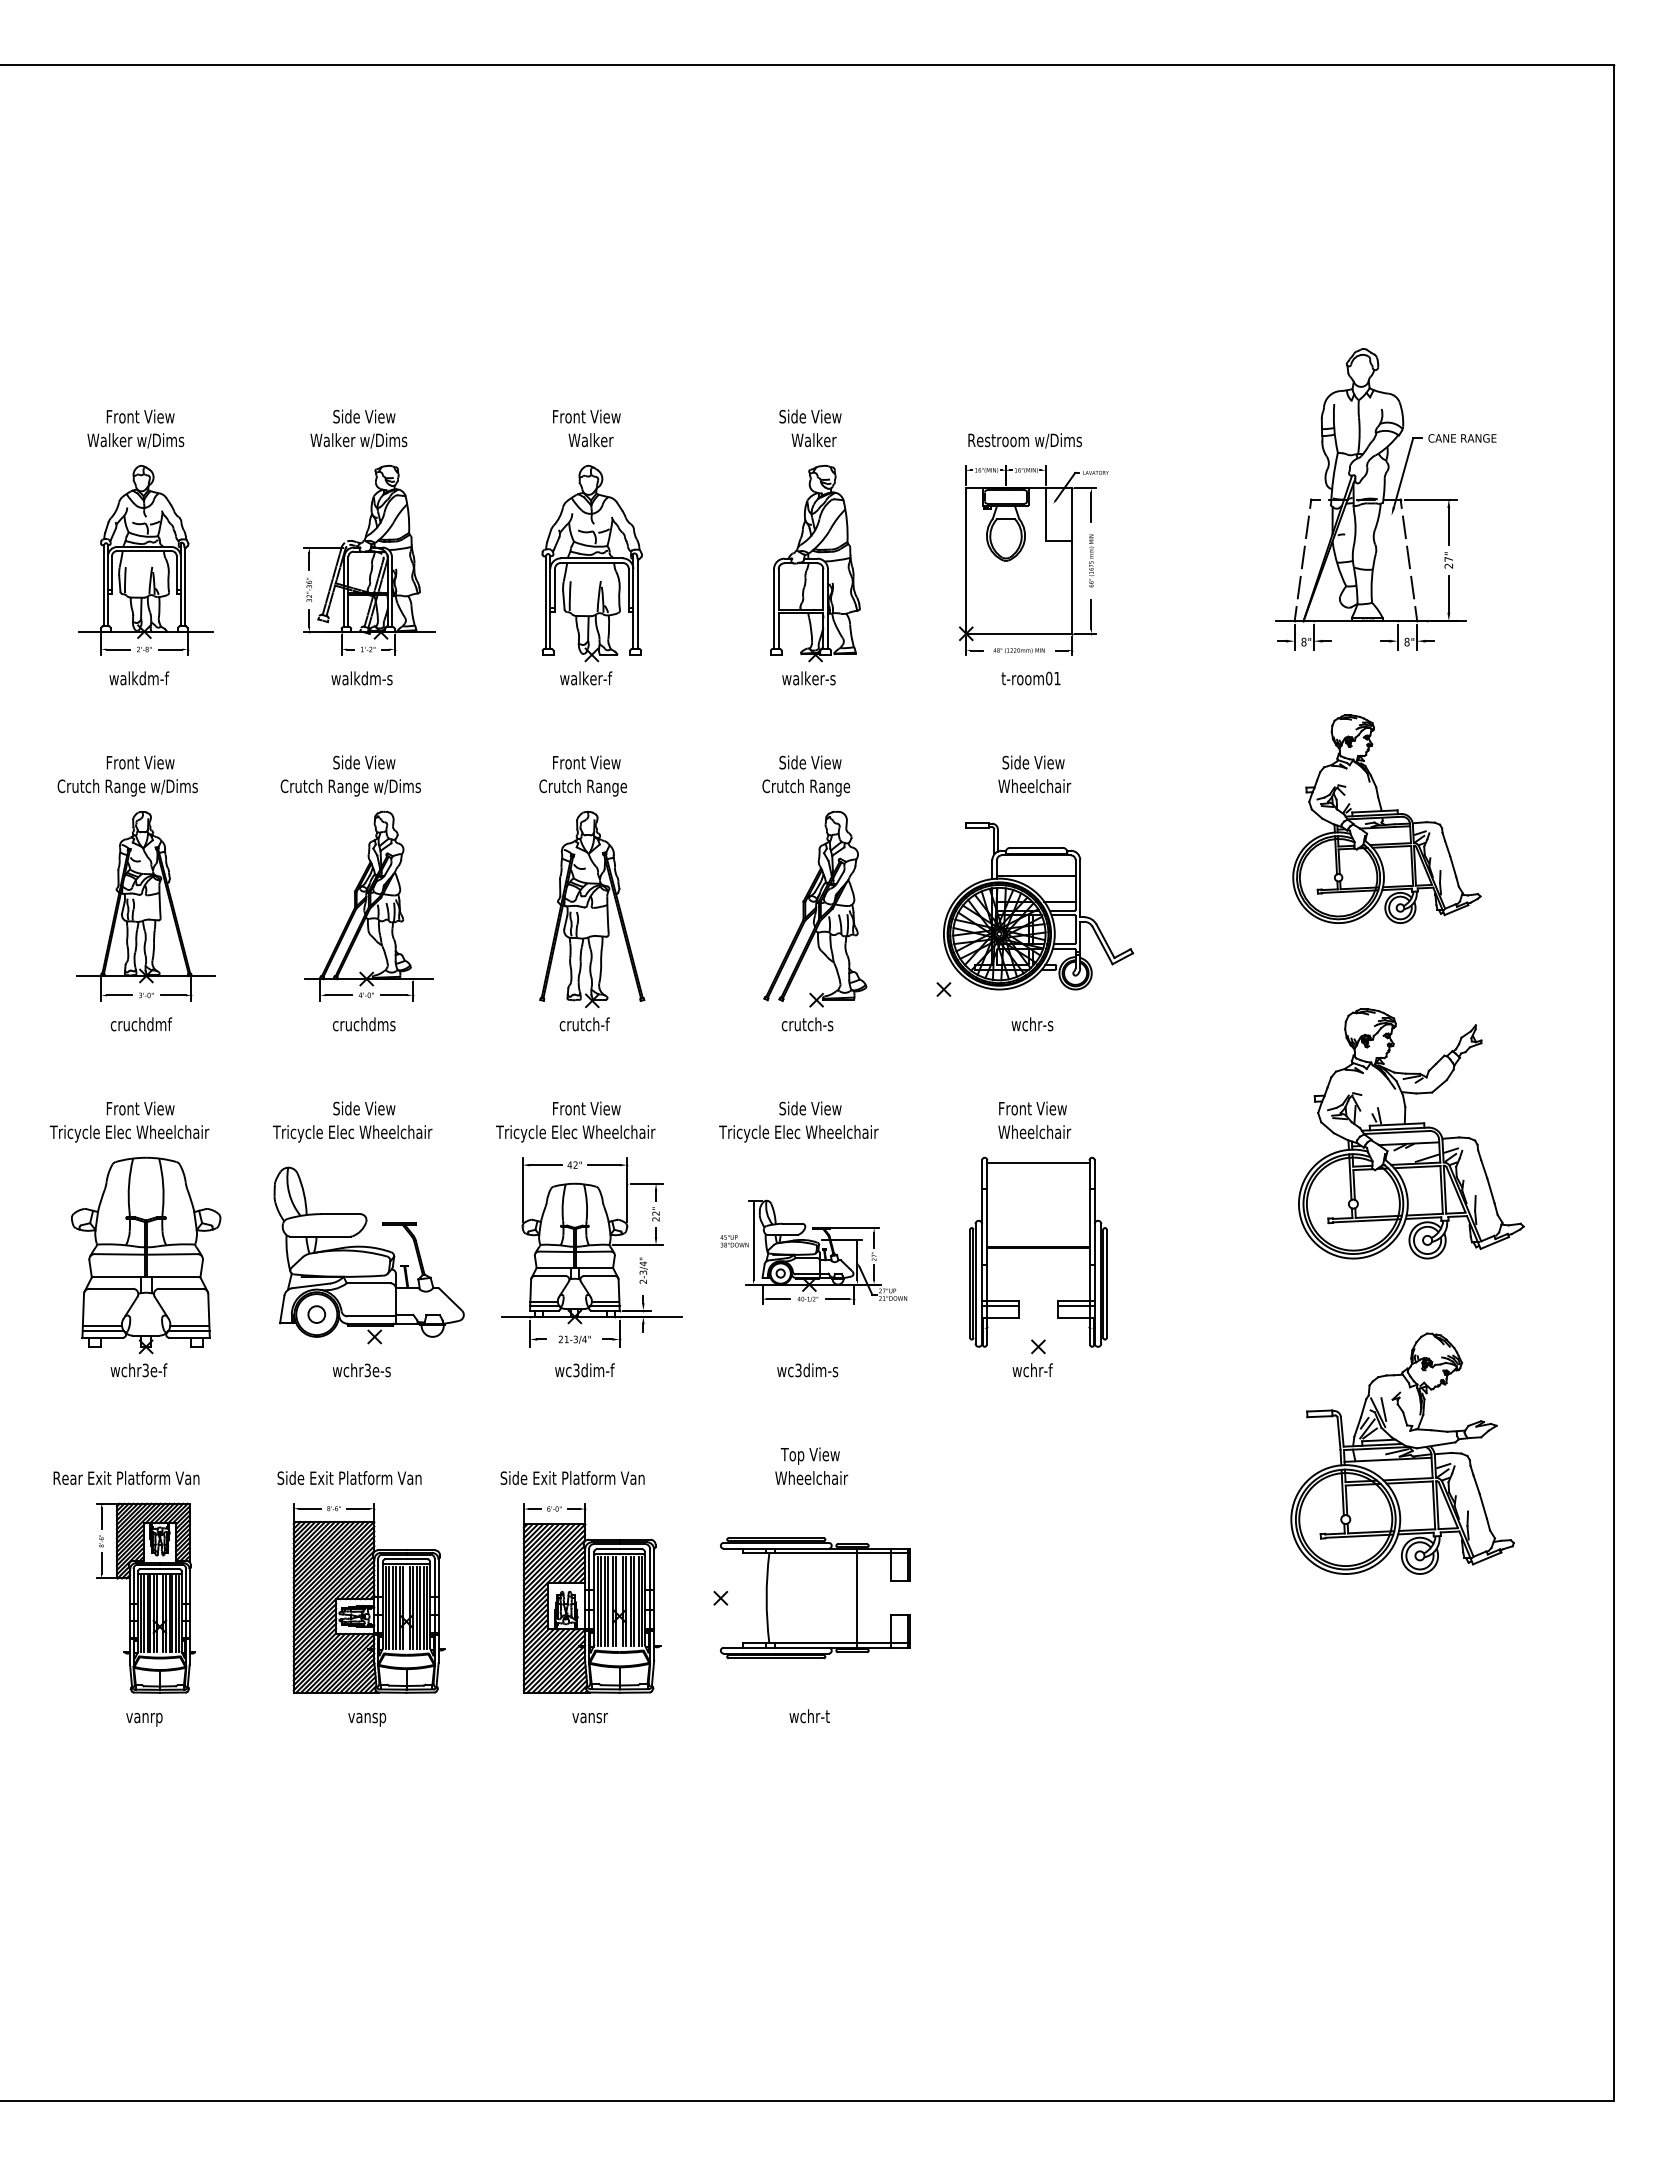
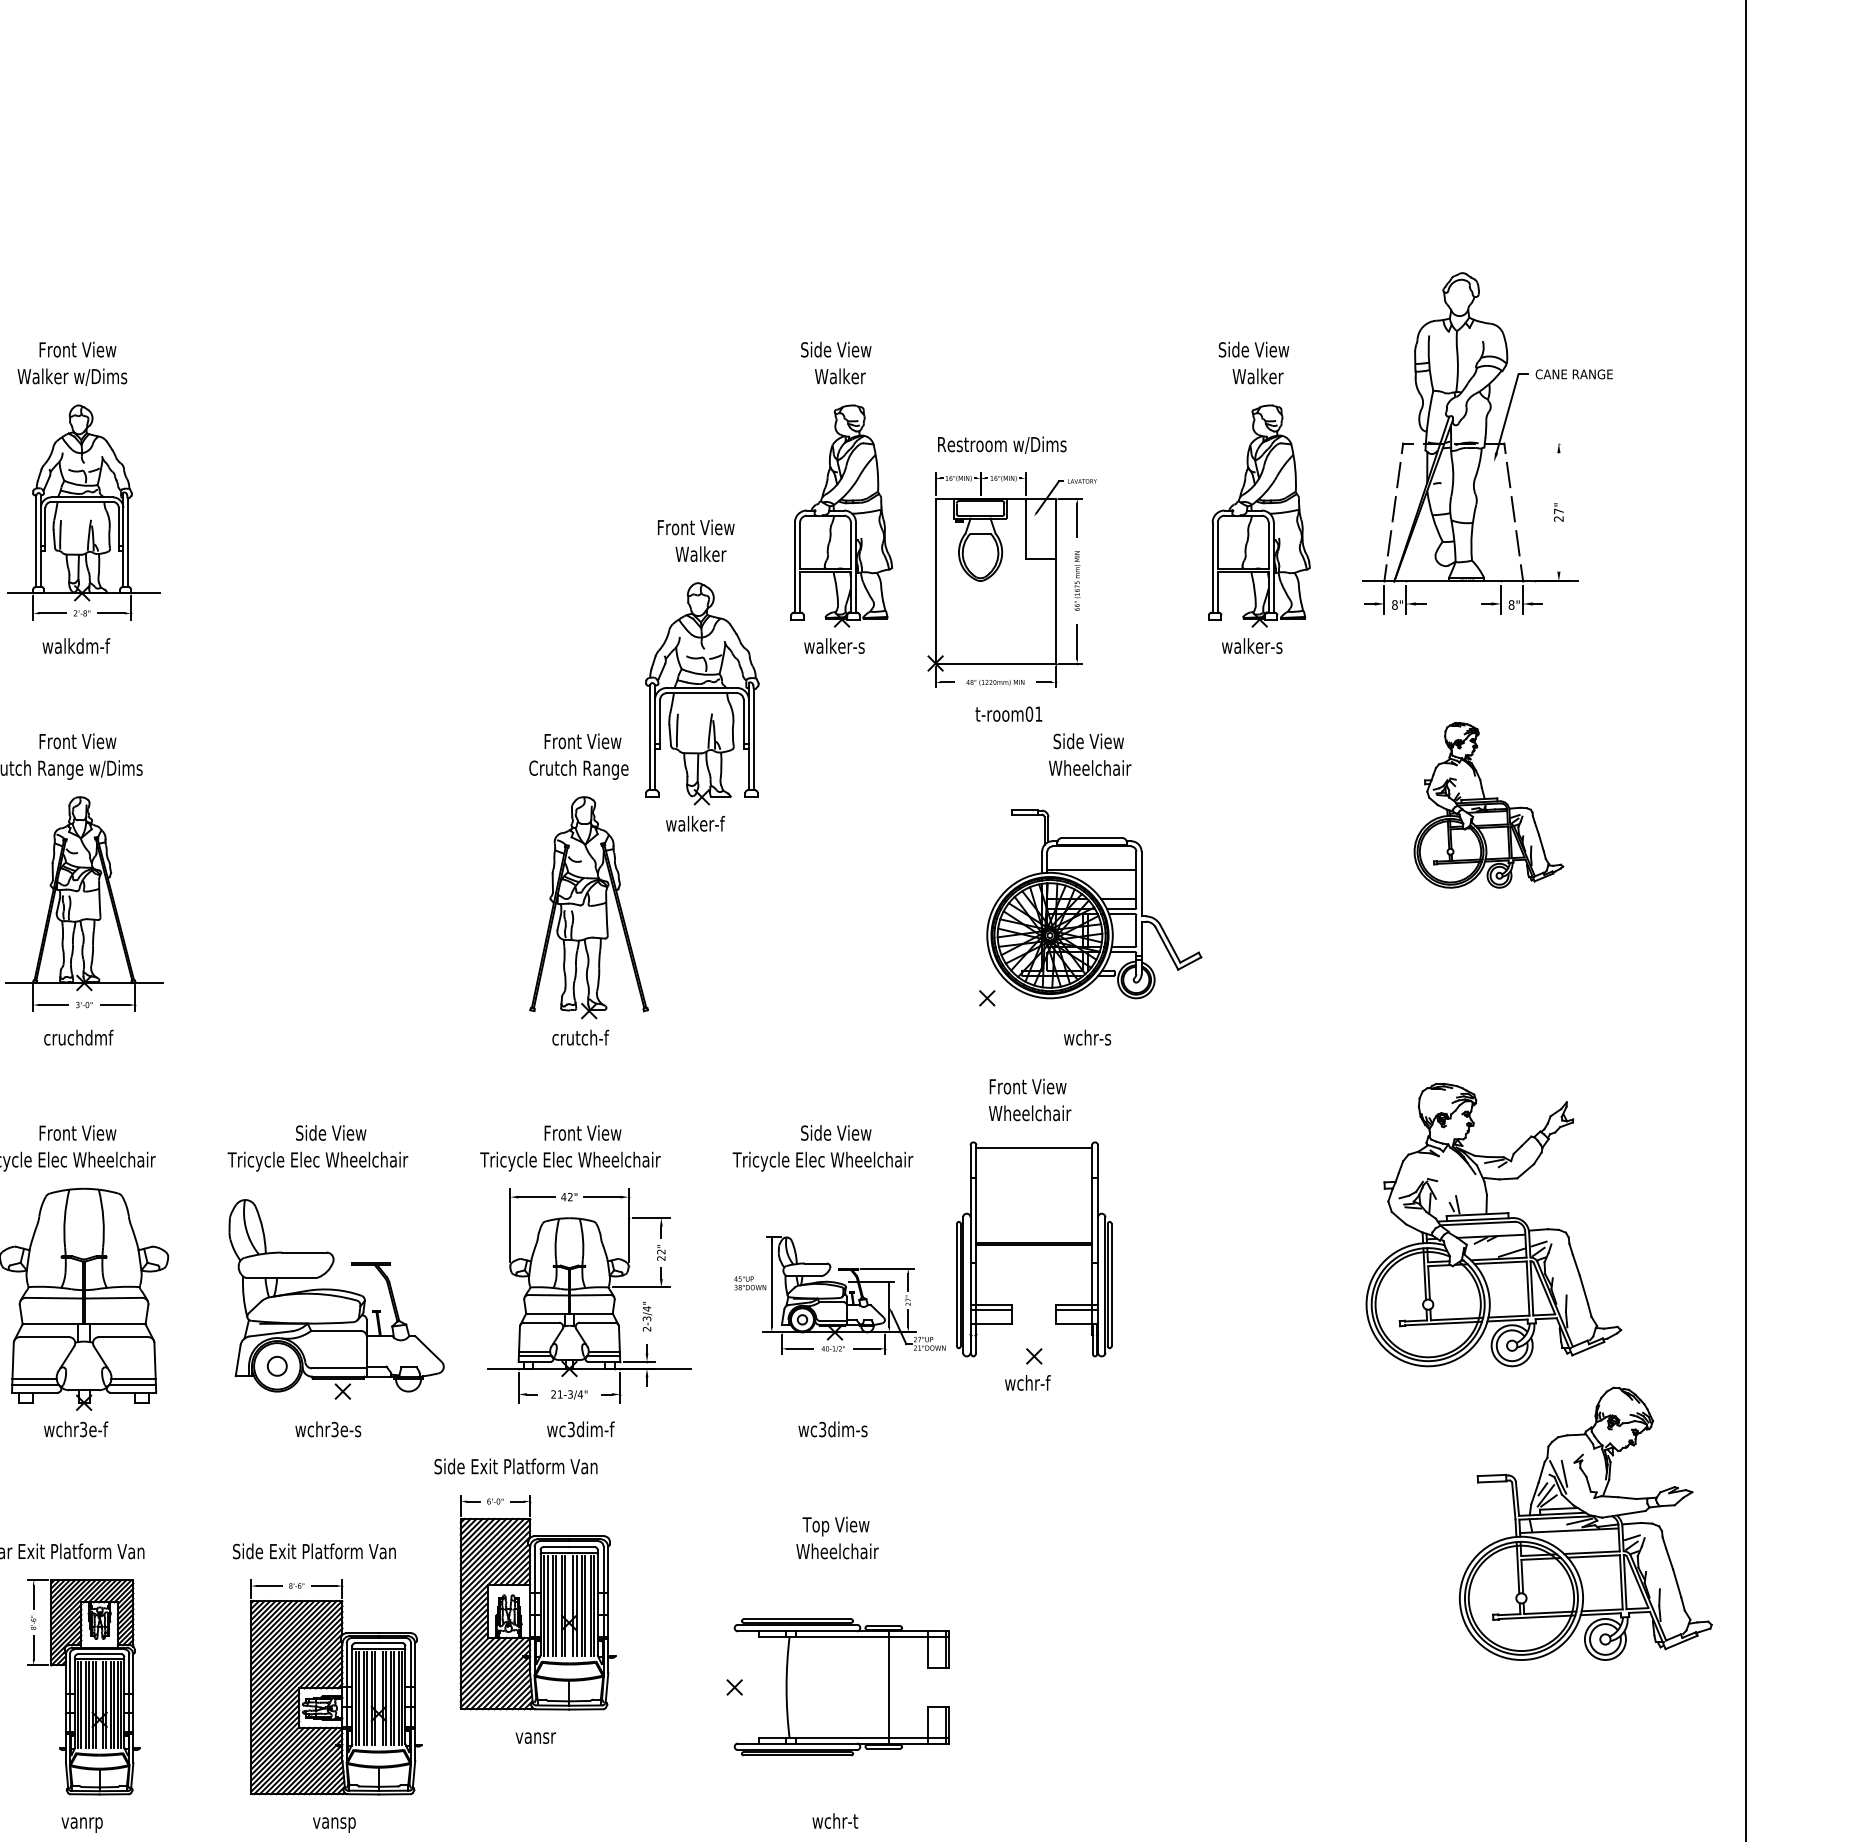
line: (1430, 499) -> (1538, 443), removed
line: (1448, 526) -> (1558, 474), removed
part: (369, 547) -> (336, 497), removed
part: (591, 547) -> (701, 675), moved
part: (1184, 547) -> (1259, 497), added
part: (1033, 559) -> (1011, 579), moved
line: (1448, 593) -> (1558, 549), removed
part: (1386, 818) -> (1488, 804), size x0.7
part: (356, 893) -> (322, 889), removed
part: (814, 893) -> (840, 889), removed
part: (1411, 1133) -> (1493, 1224), moved
part: (1038, 1239) -> (1034, 1234), moved
part: (1402, 1453) -> (1585, 1523), moved
part: (580, 1597) -> (524, 1601), moved

